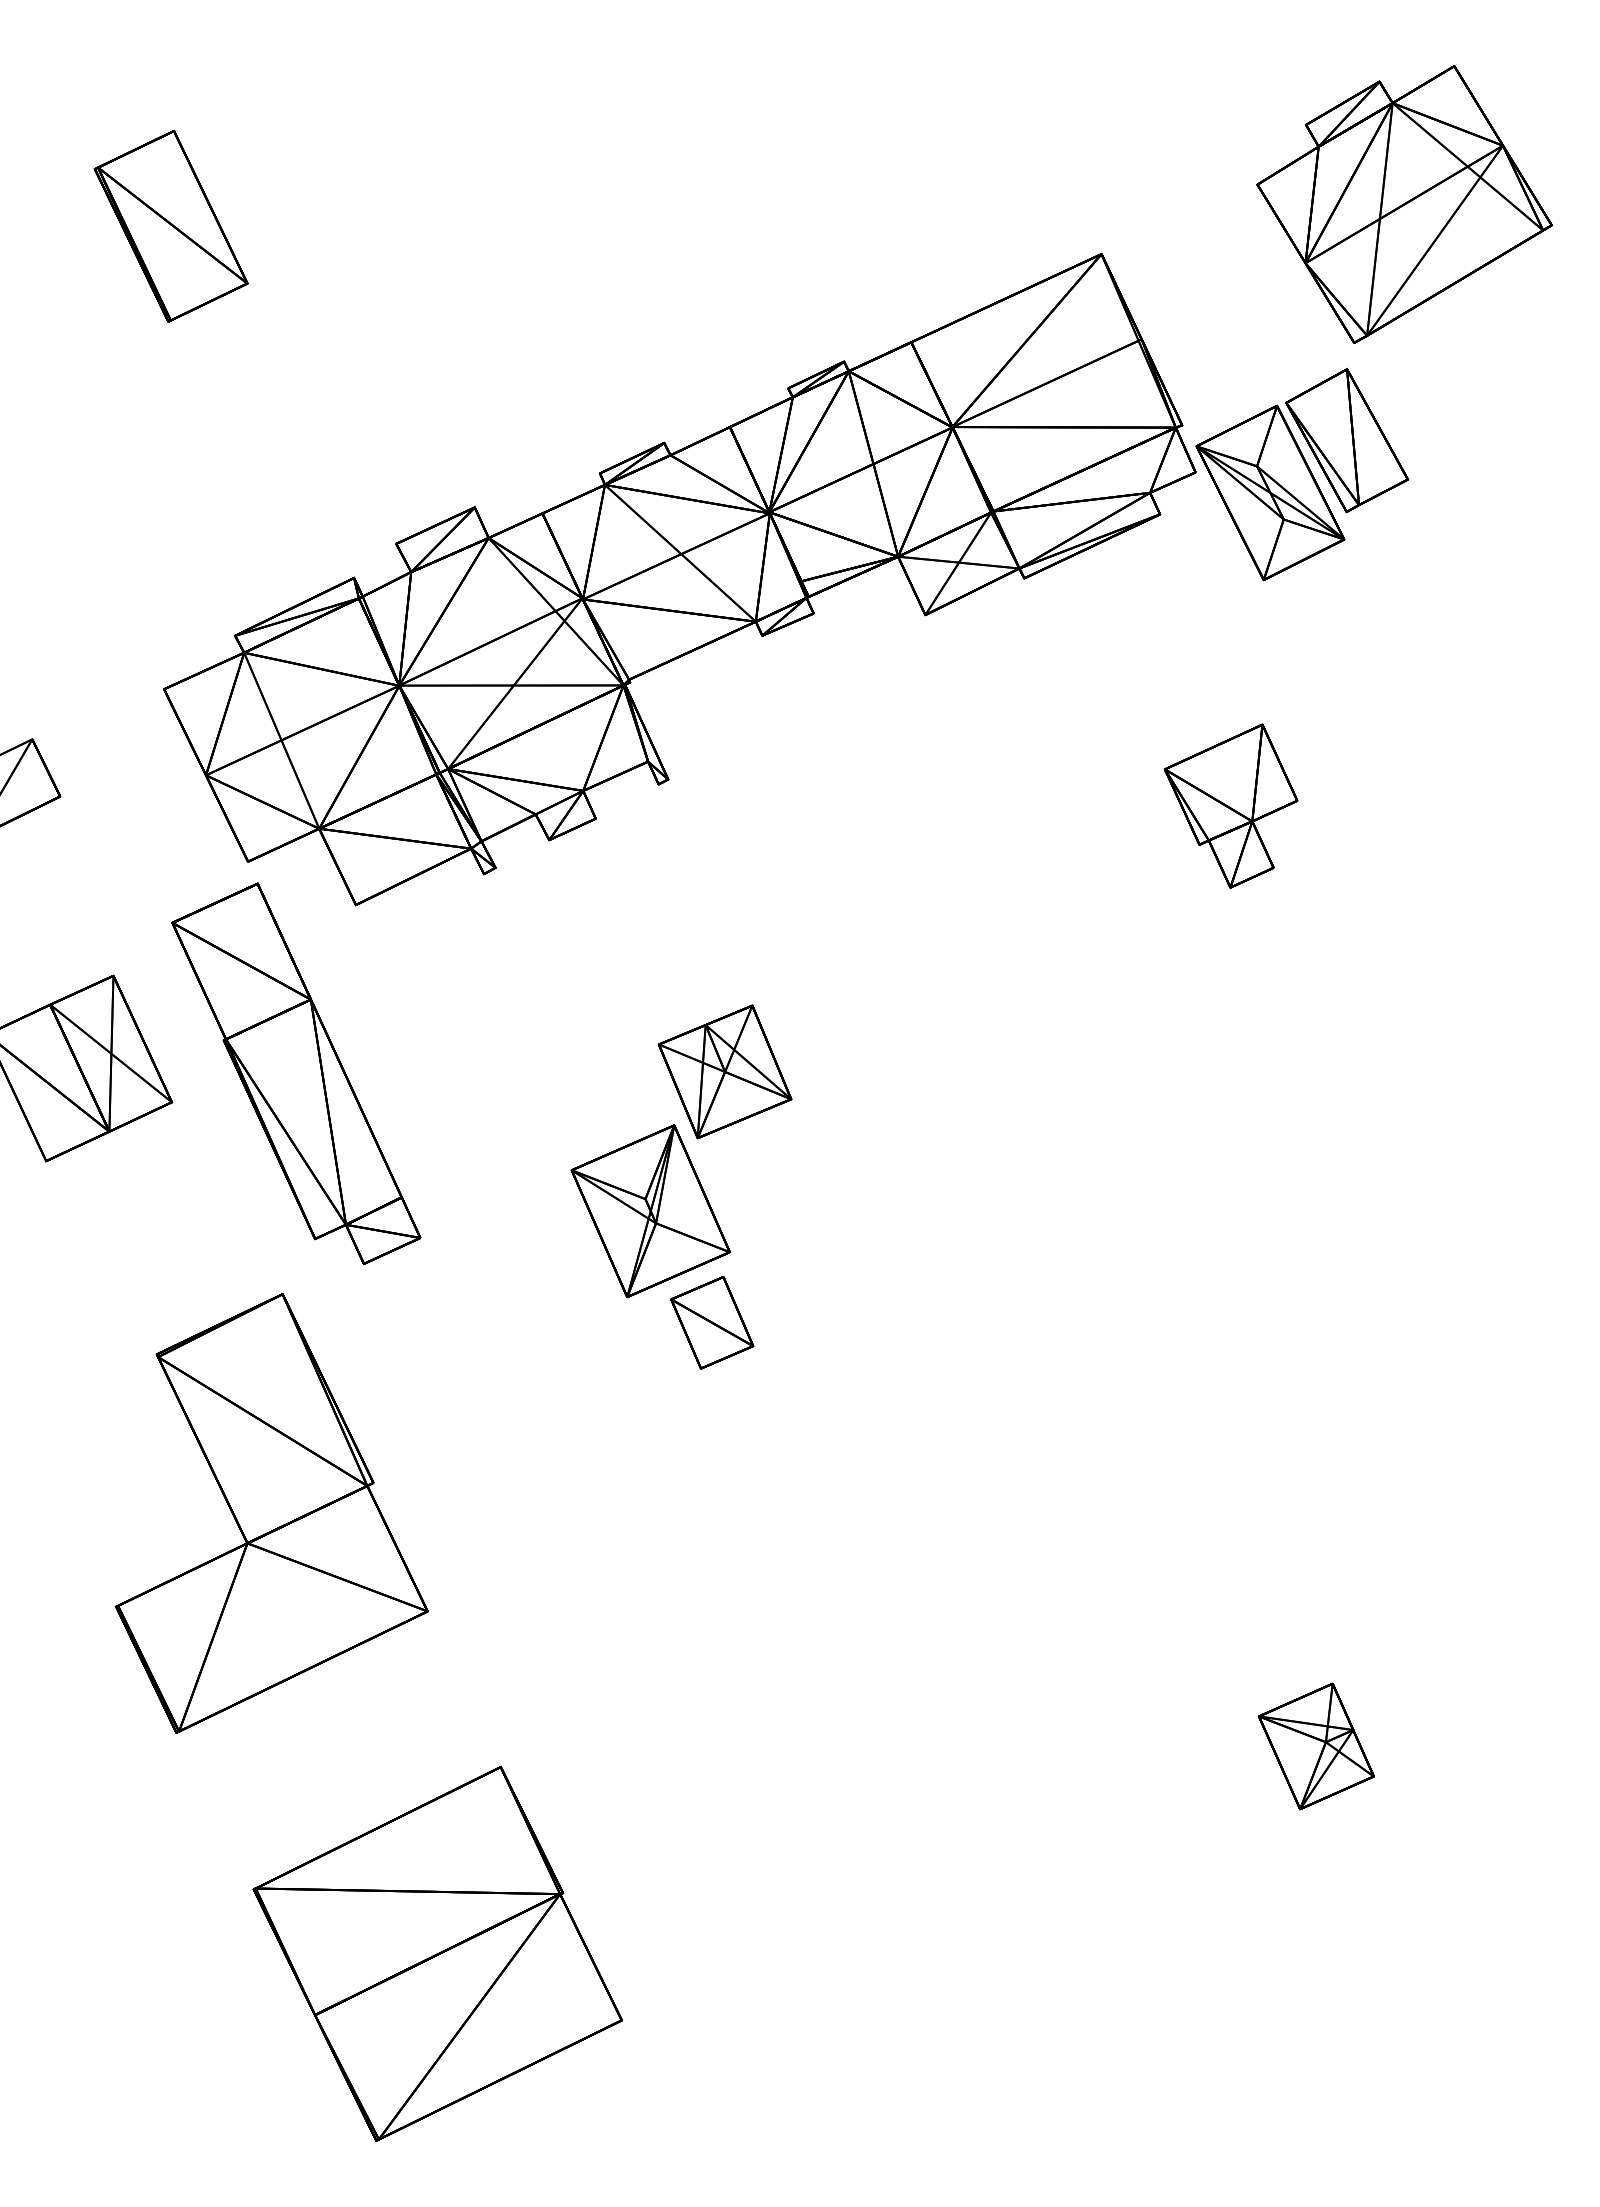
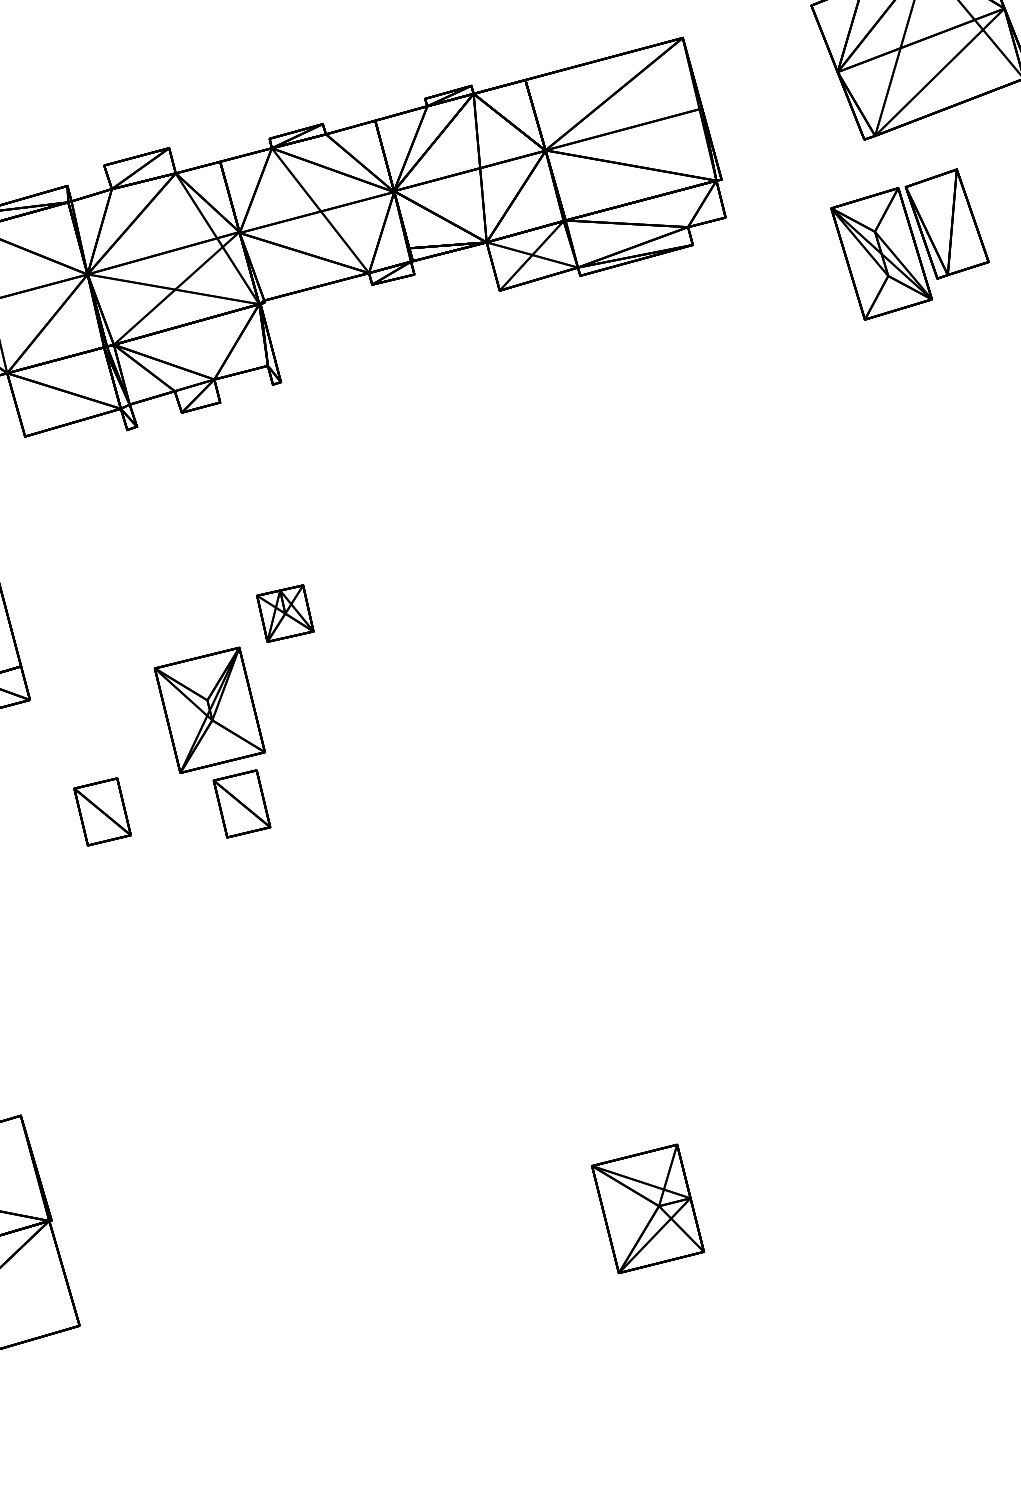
part: (1302, 474) -> (908, 244), moved
part: (1230, 805) -> (707, 477), removed
part: (724, 1071) -> (284, 613), size x0.6
part: (537, 1363) -> (102, 811), added
part: (1315, 1746) -> (647, 1208), size x1.4

